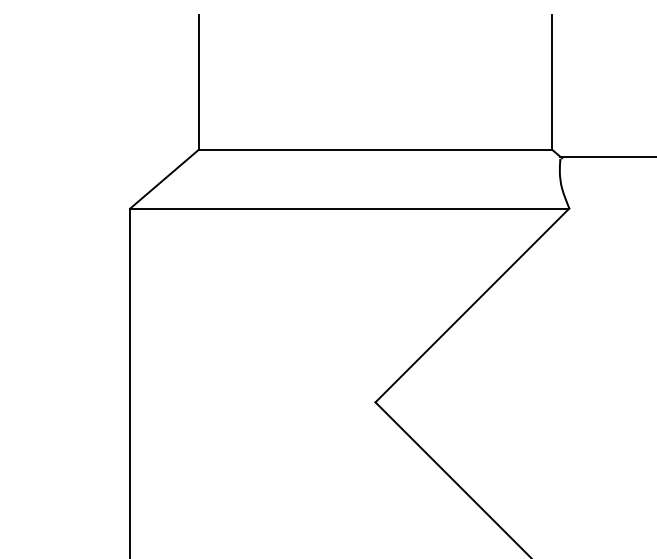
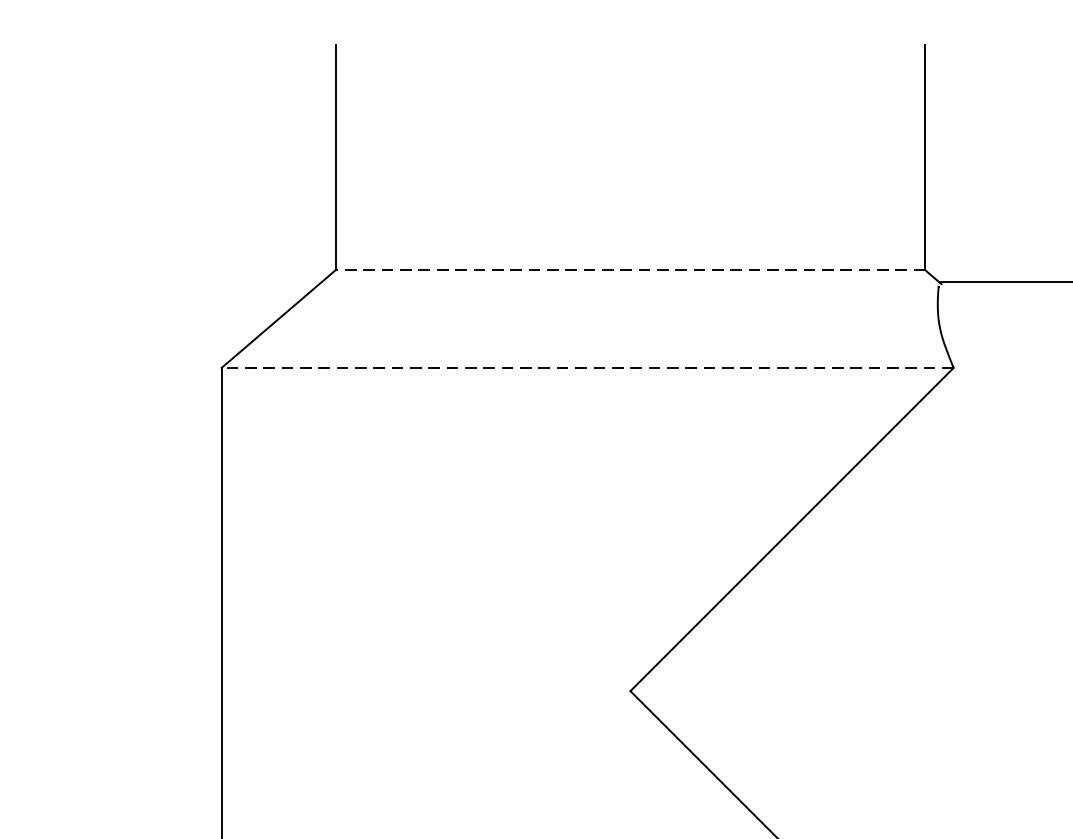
line: (375, 149) -> (630, 269), solid -> dashed
line: (349, 208) -> (587, 367), solid -> dashed

